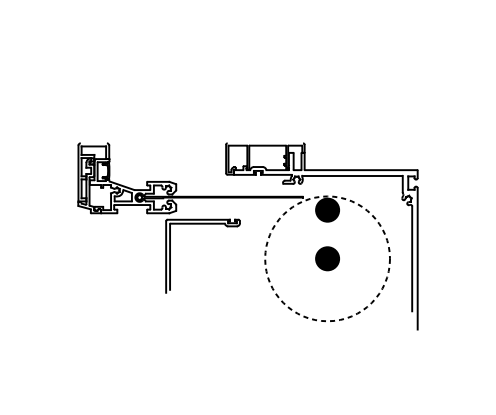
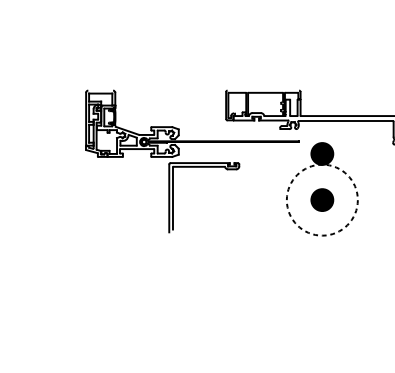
circle: (327, 258) -> (322, 199), size x0.6

